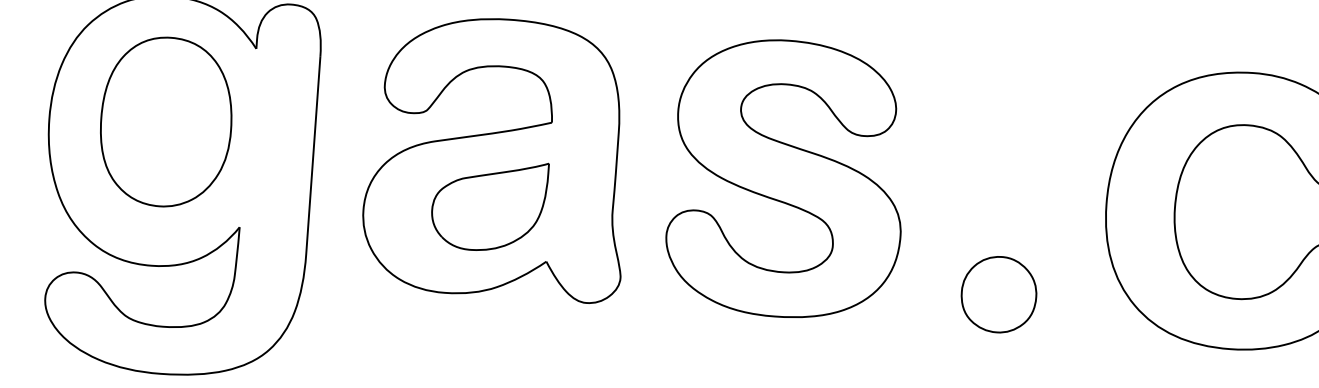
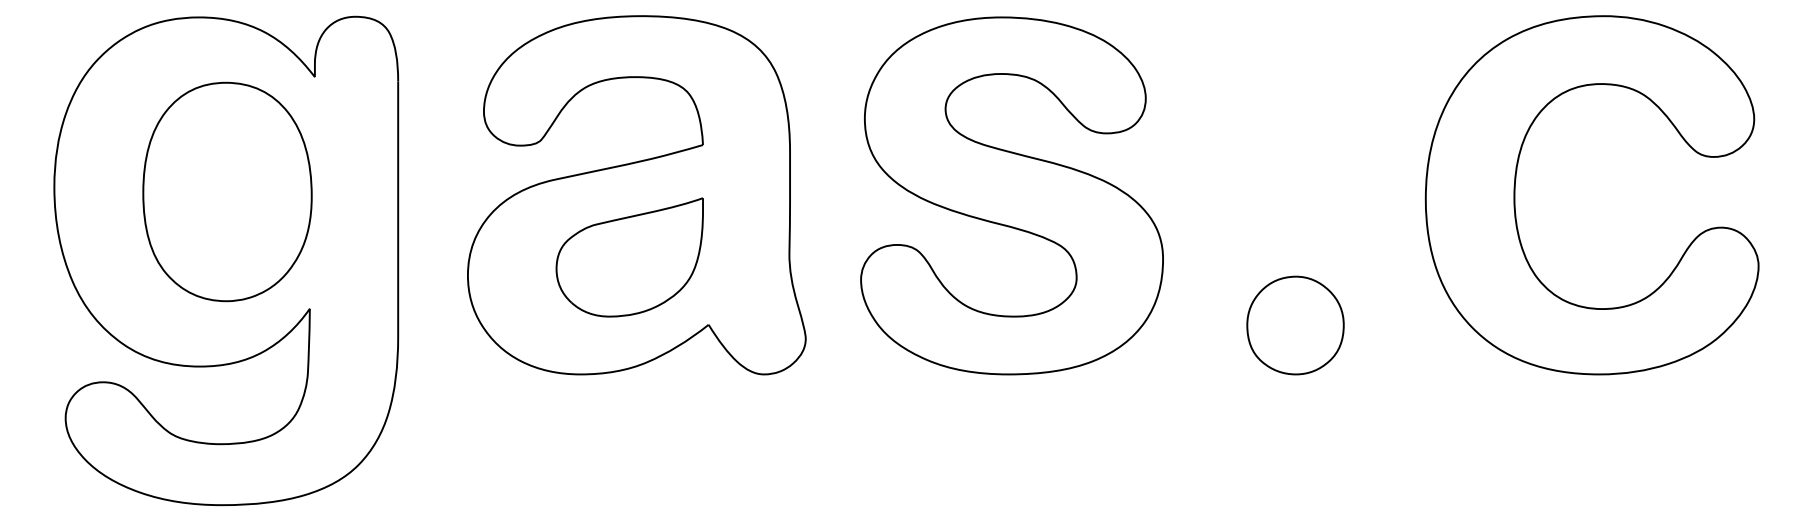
part: (166, 121) -> (227, 191), moved

